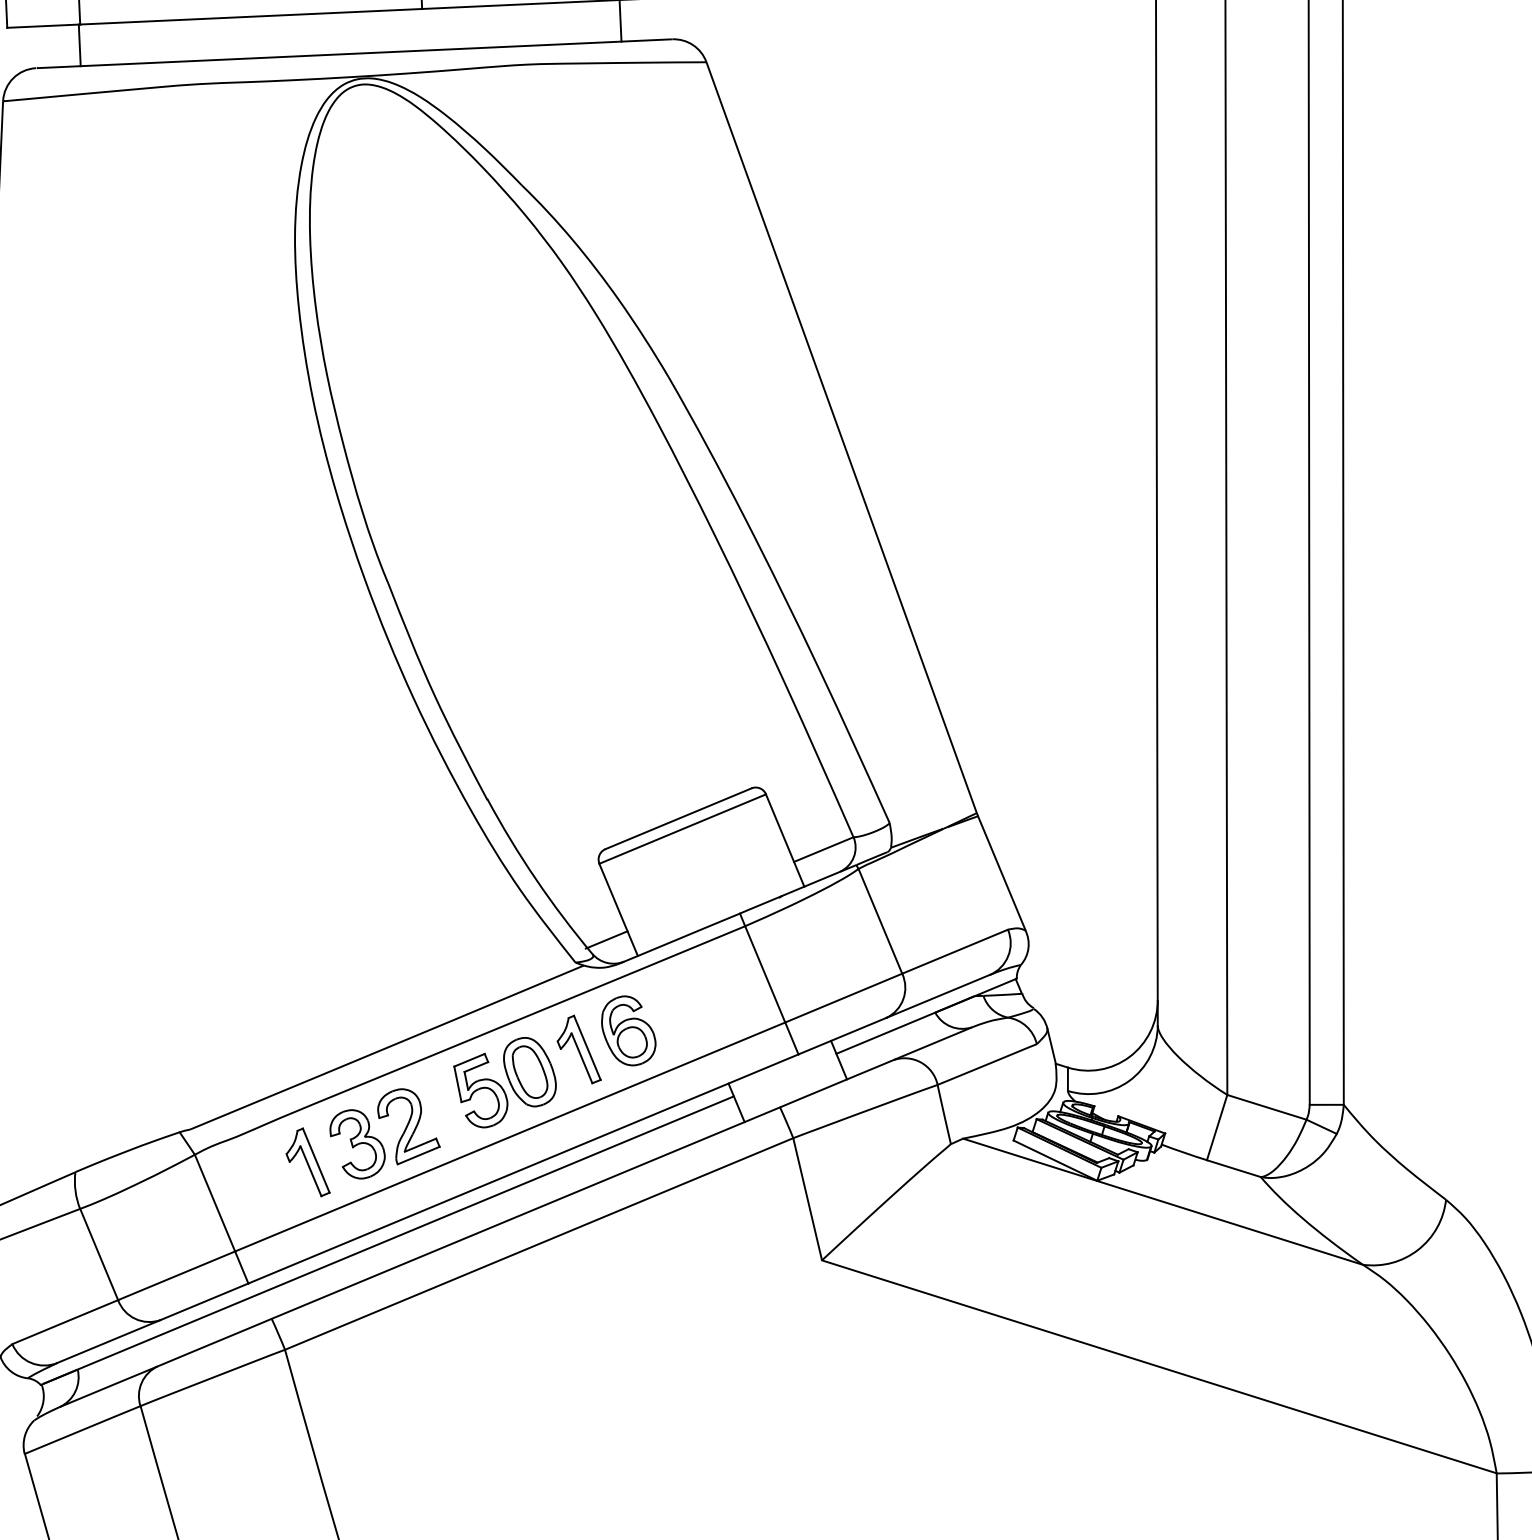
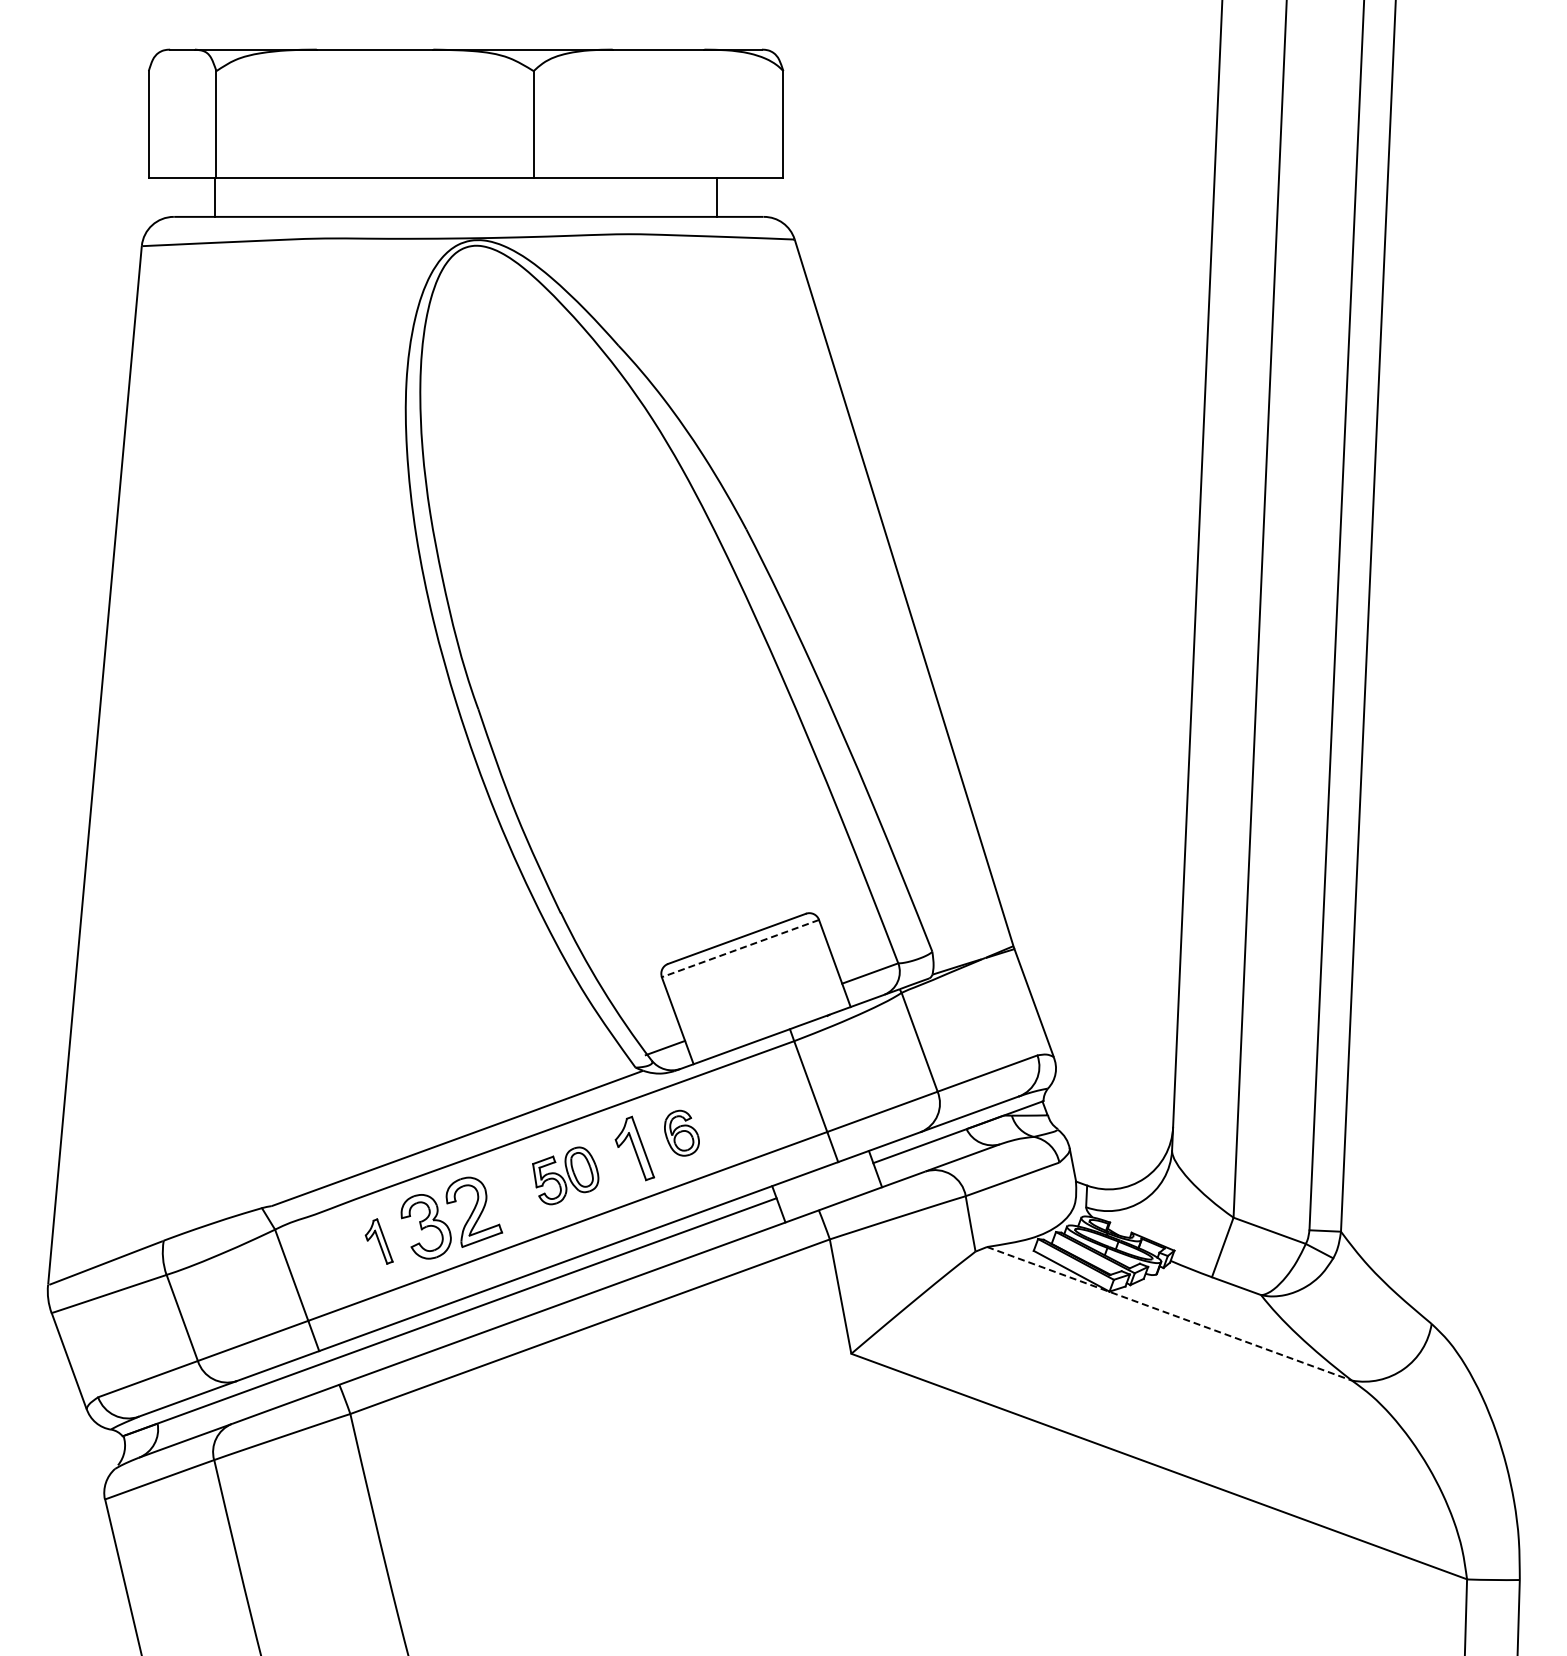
line: (682, 828) -> (740, 948), solid -> dashed
part: (628, 1031) -> (681, 1133), size x0.7
part: (505, 1082) -> (565, 1175), size x0.7
part: (307, 1162) -> (379, 1241), size x0.7
line: (1164, 1202) -> (1170, 1314), solid -> dashed

